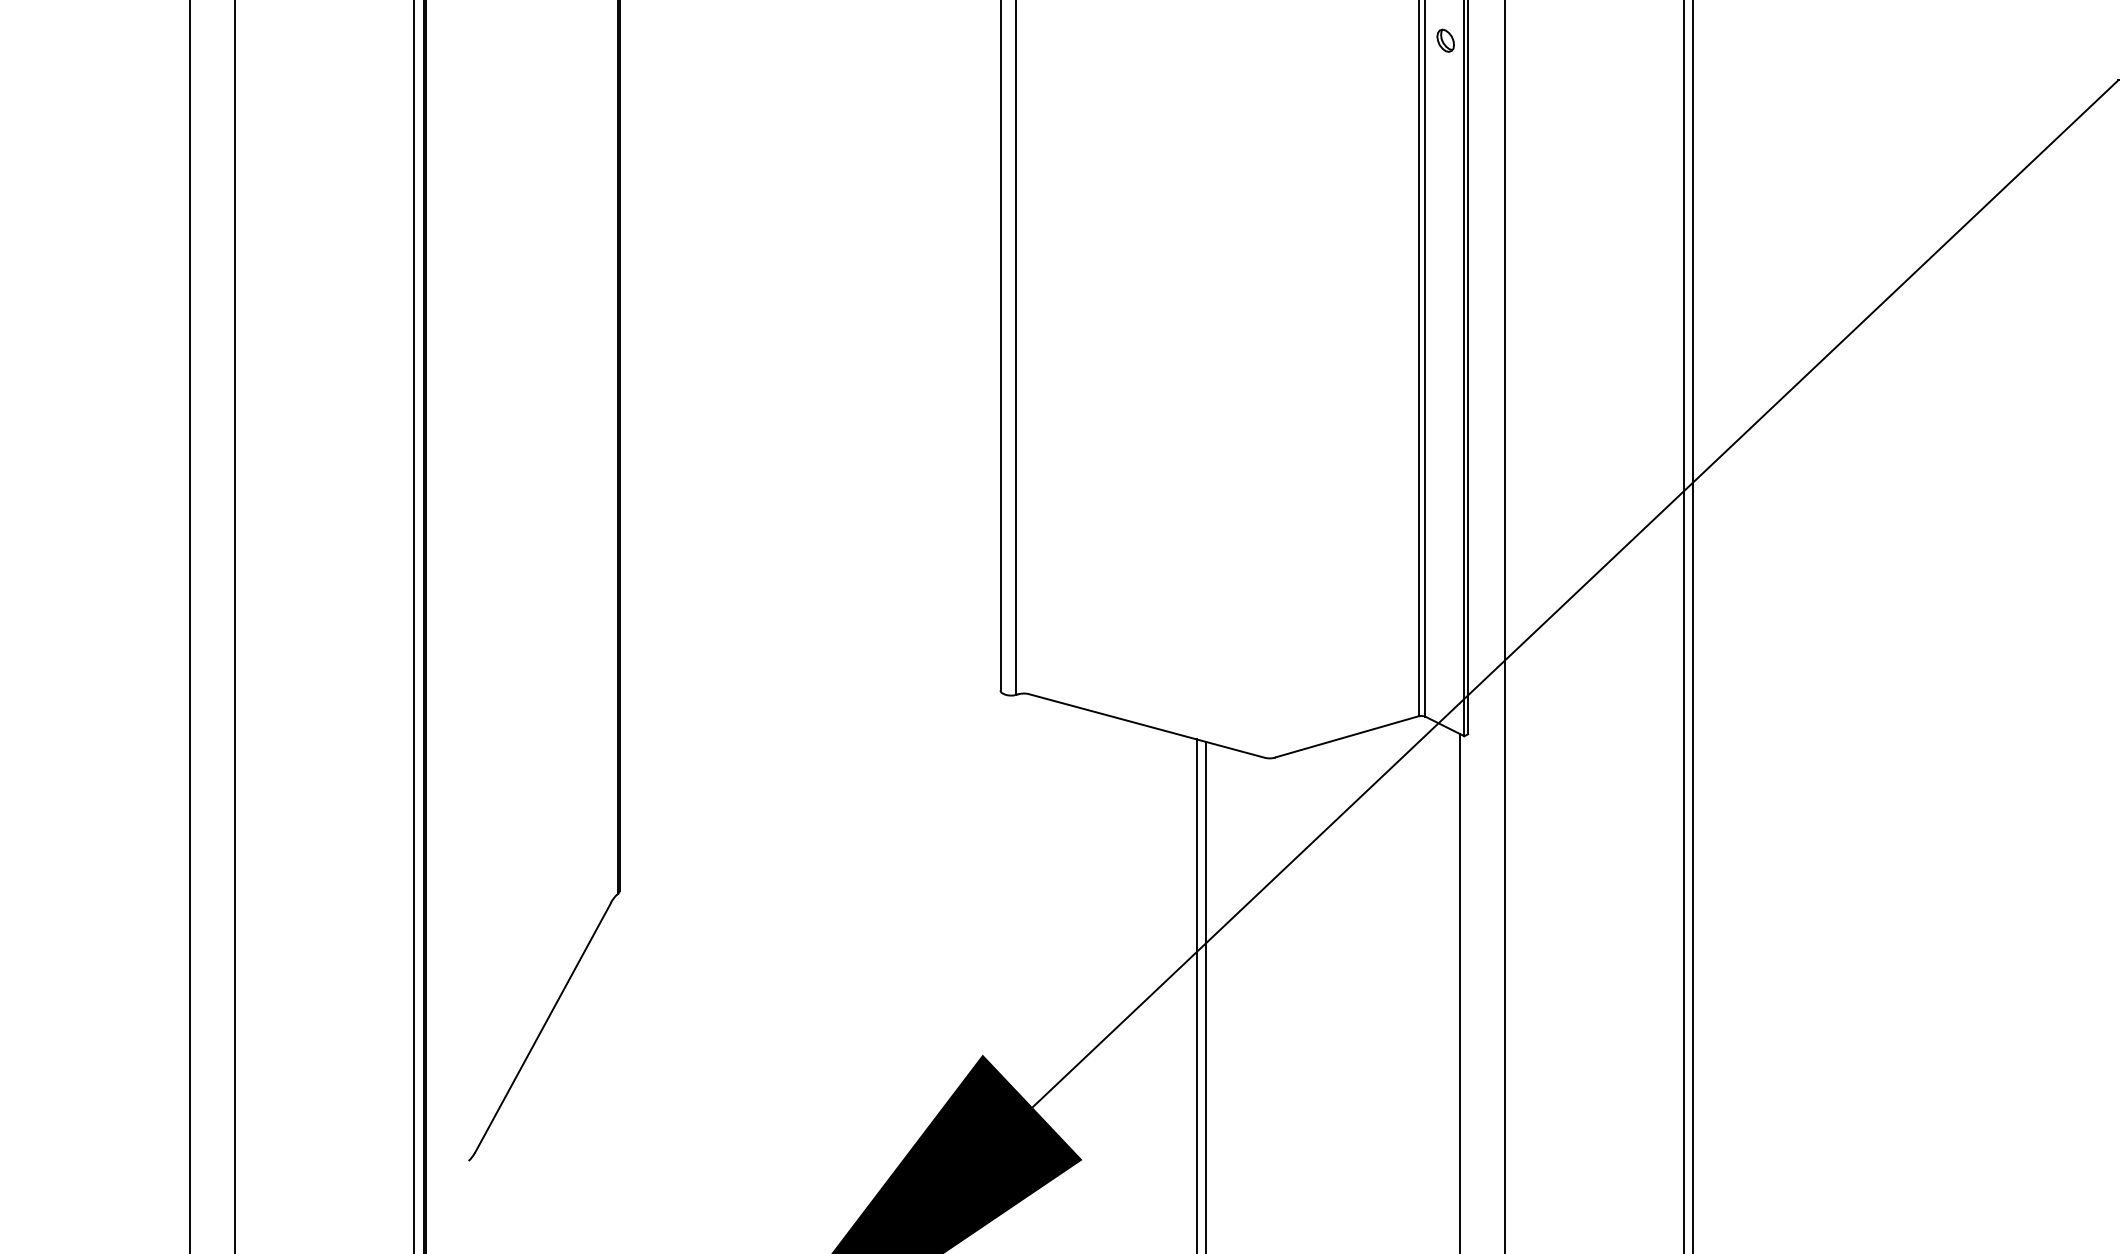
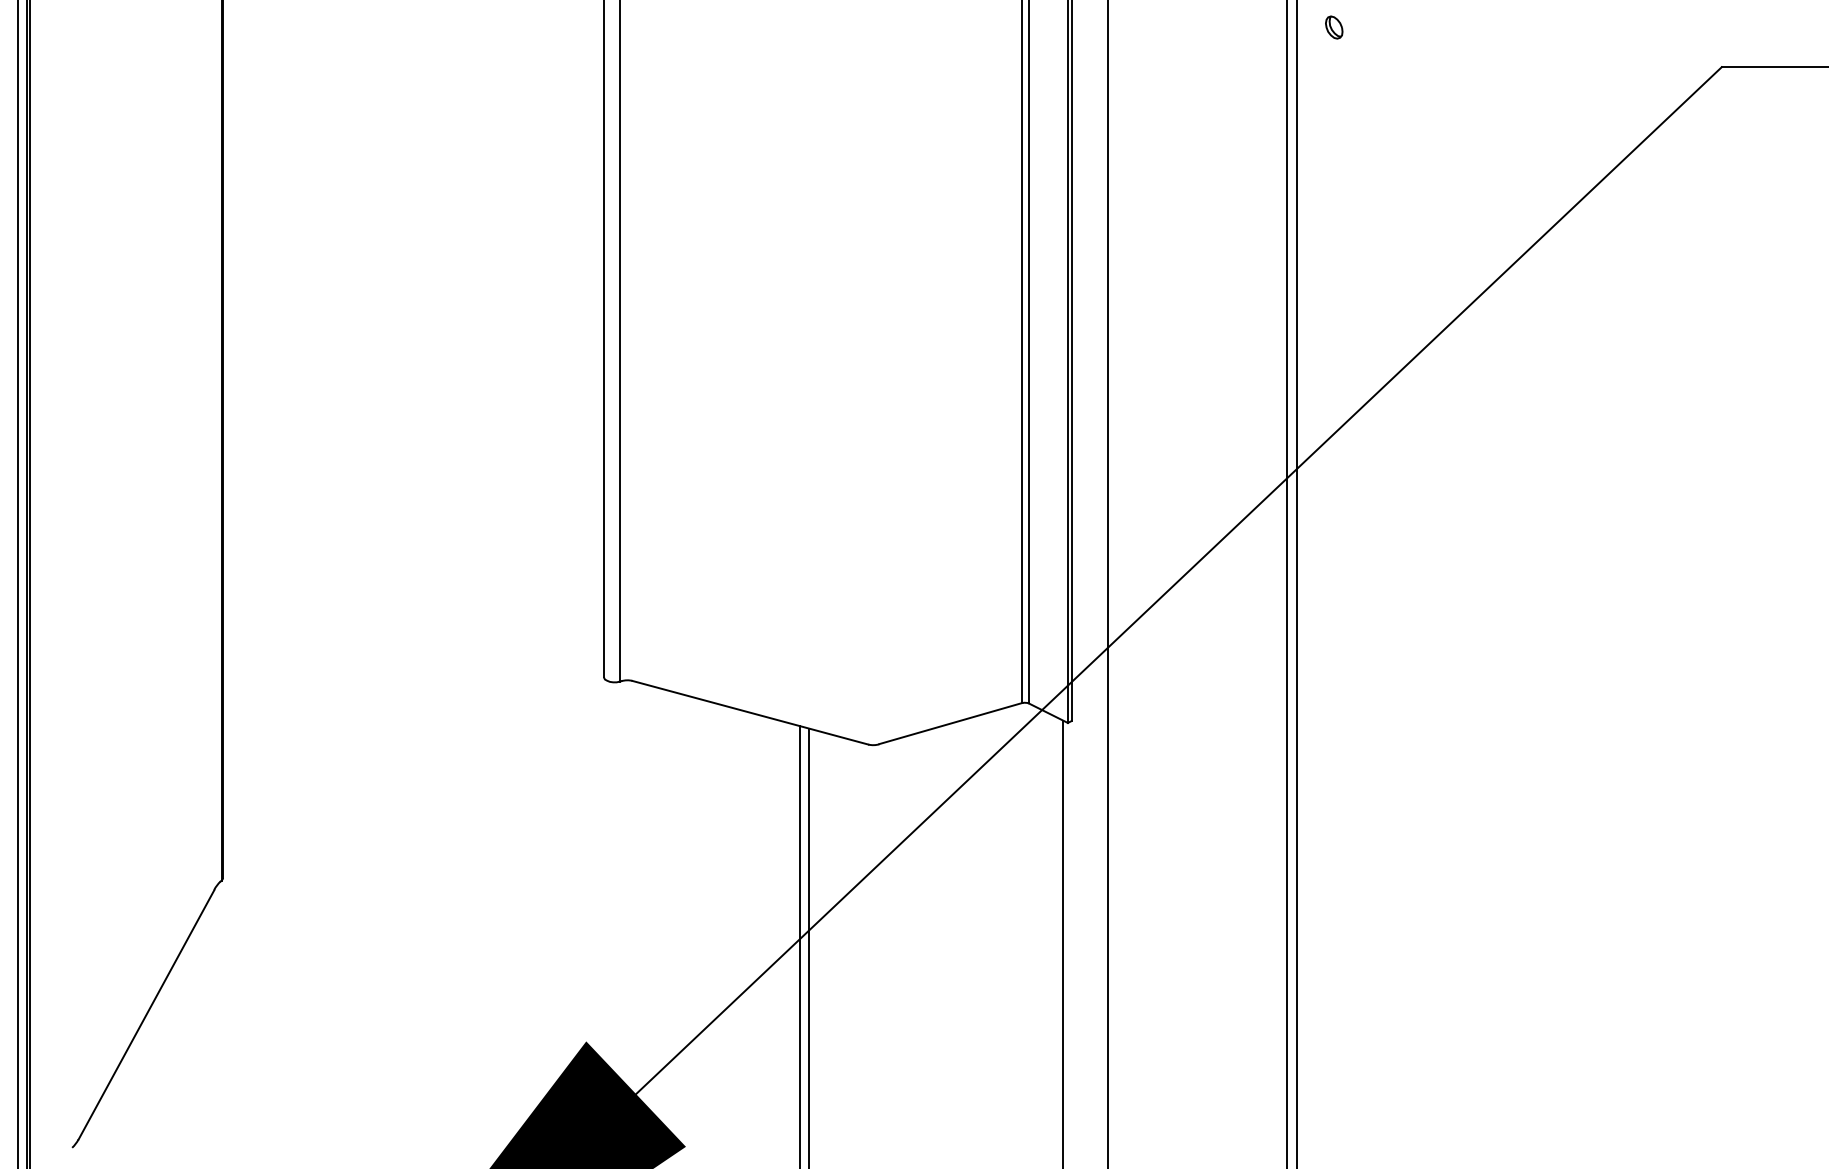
part: (1445, 40) -> (1334, 27), moved

